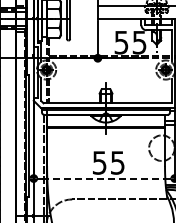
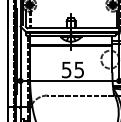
line: (104, 178) -> (70, 80), dashed -> solid

